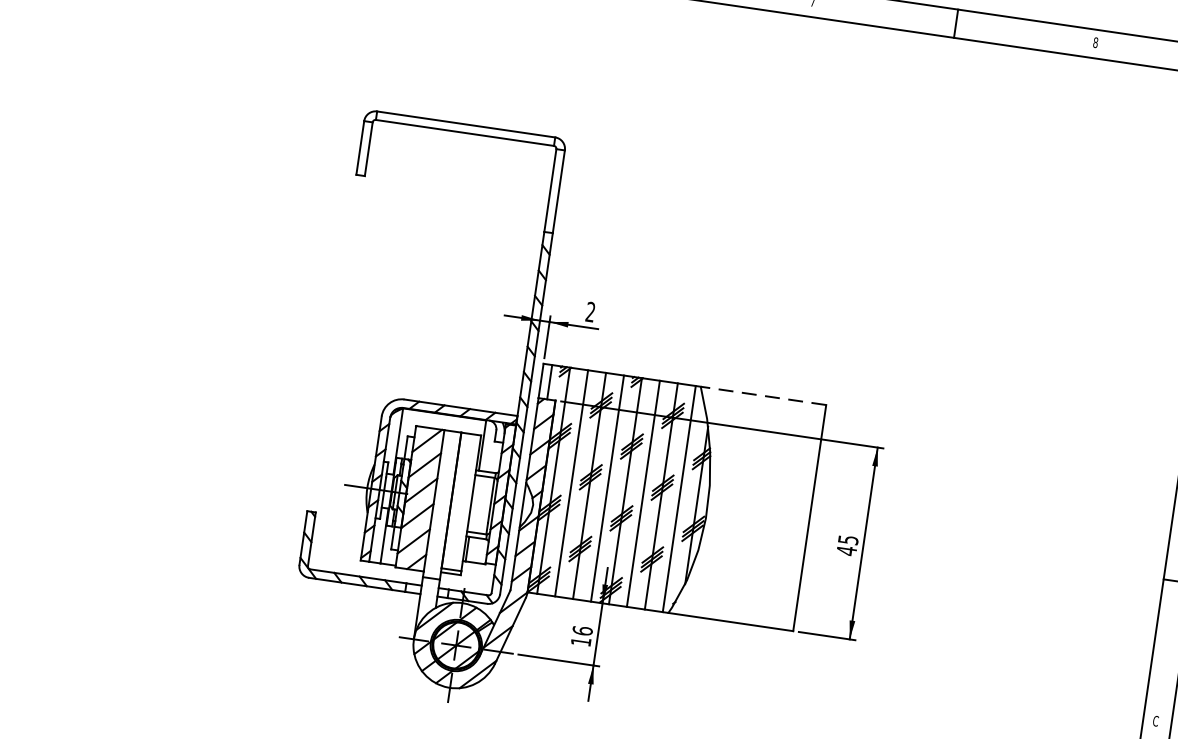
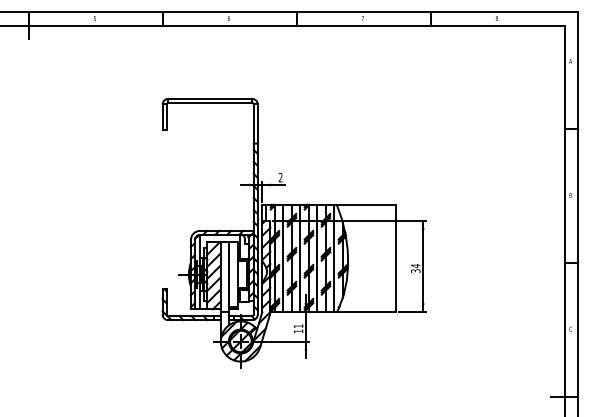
line: (763, 395) -> (366, 204), dashed -> solid
text: (847, 545) -> (415, 268), 45 -> 34
text: (582, 631) -> (298, 326), 16 -> 11

